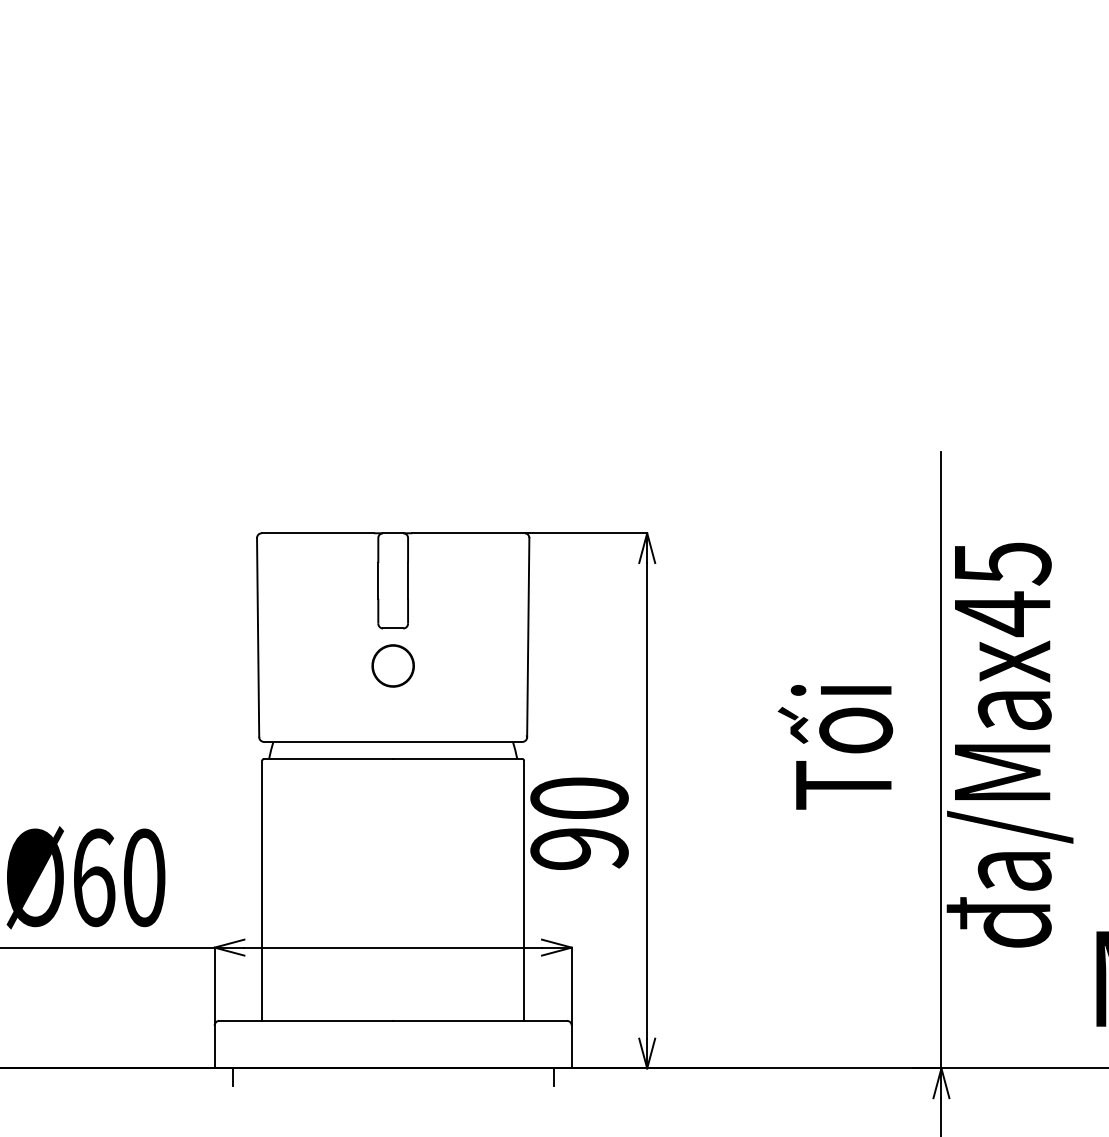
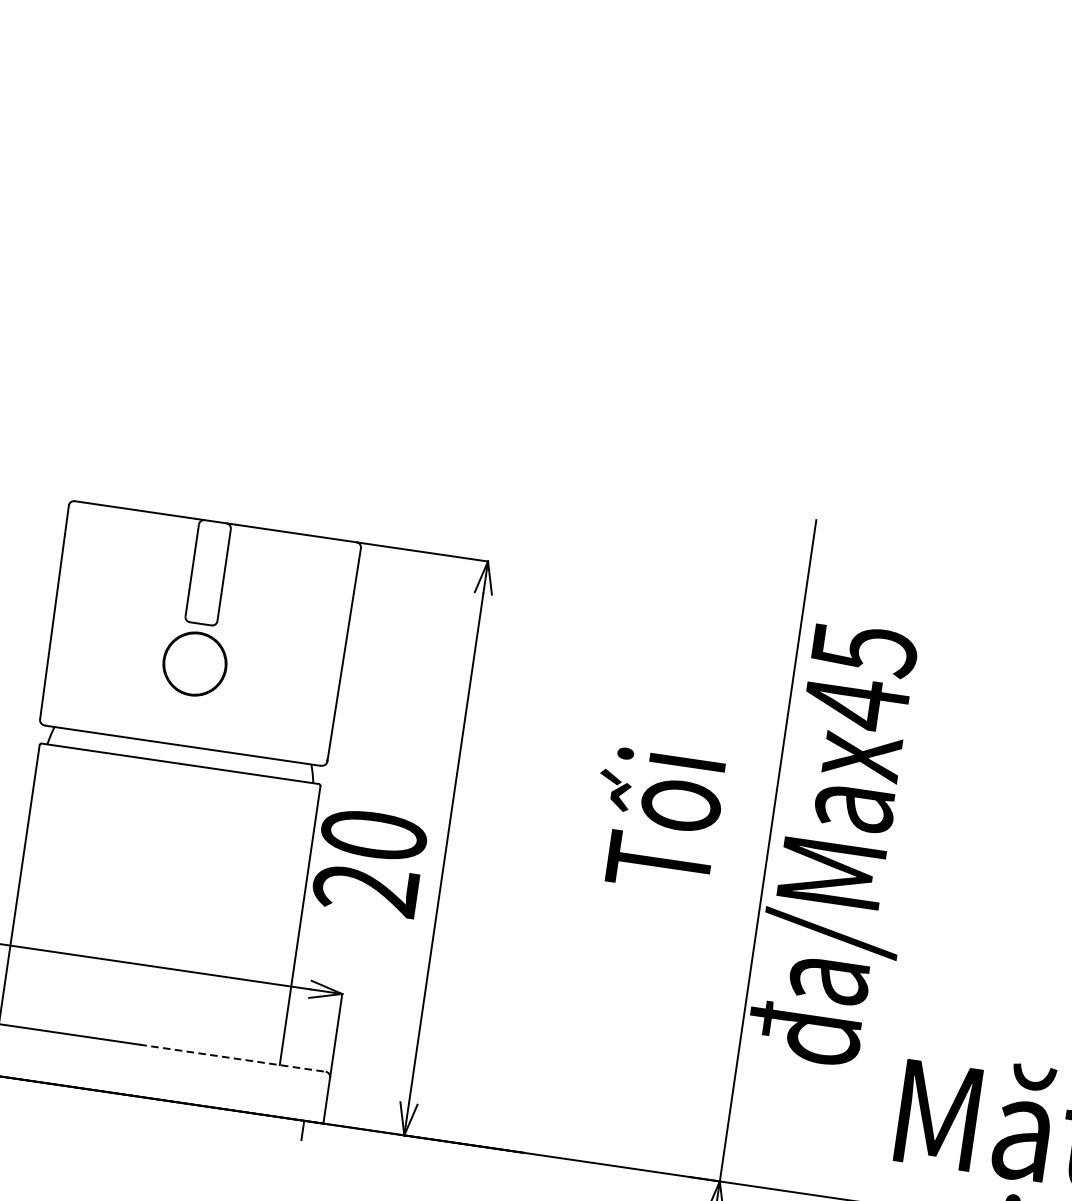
part: (392, 665) -> (194, 663), size x1.4
text: (579, 849) -> (365, 890), 90 -> 20
line: (480, 1020) -> (233, 1057), solid -> dashed

